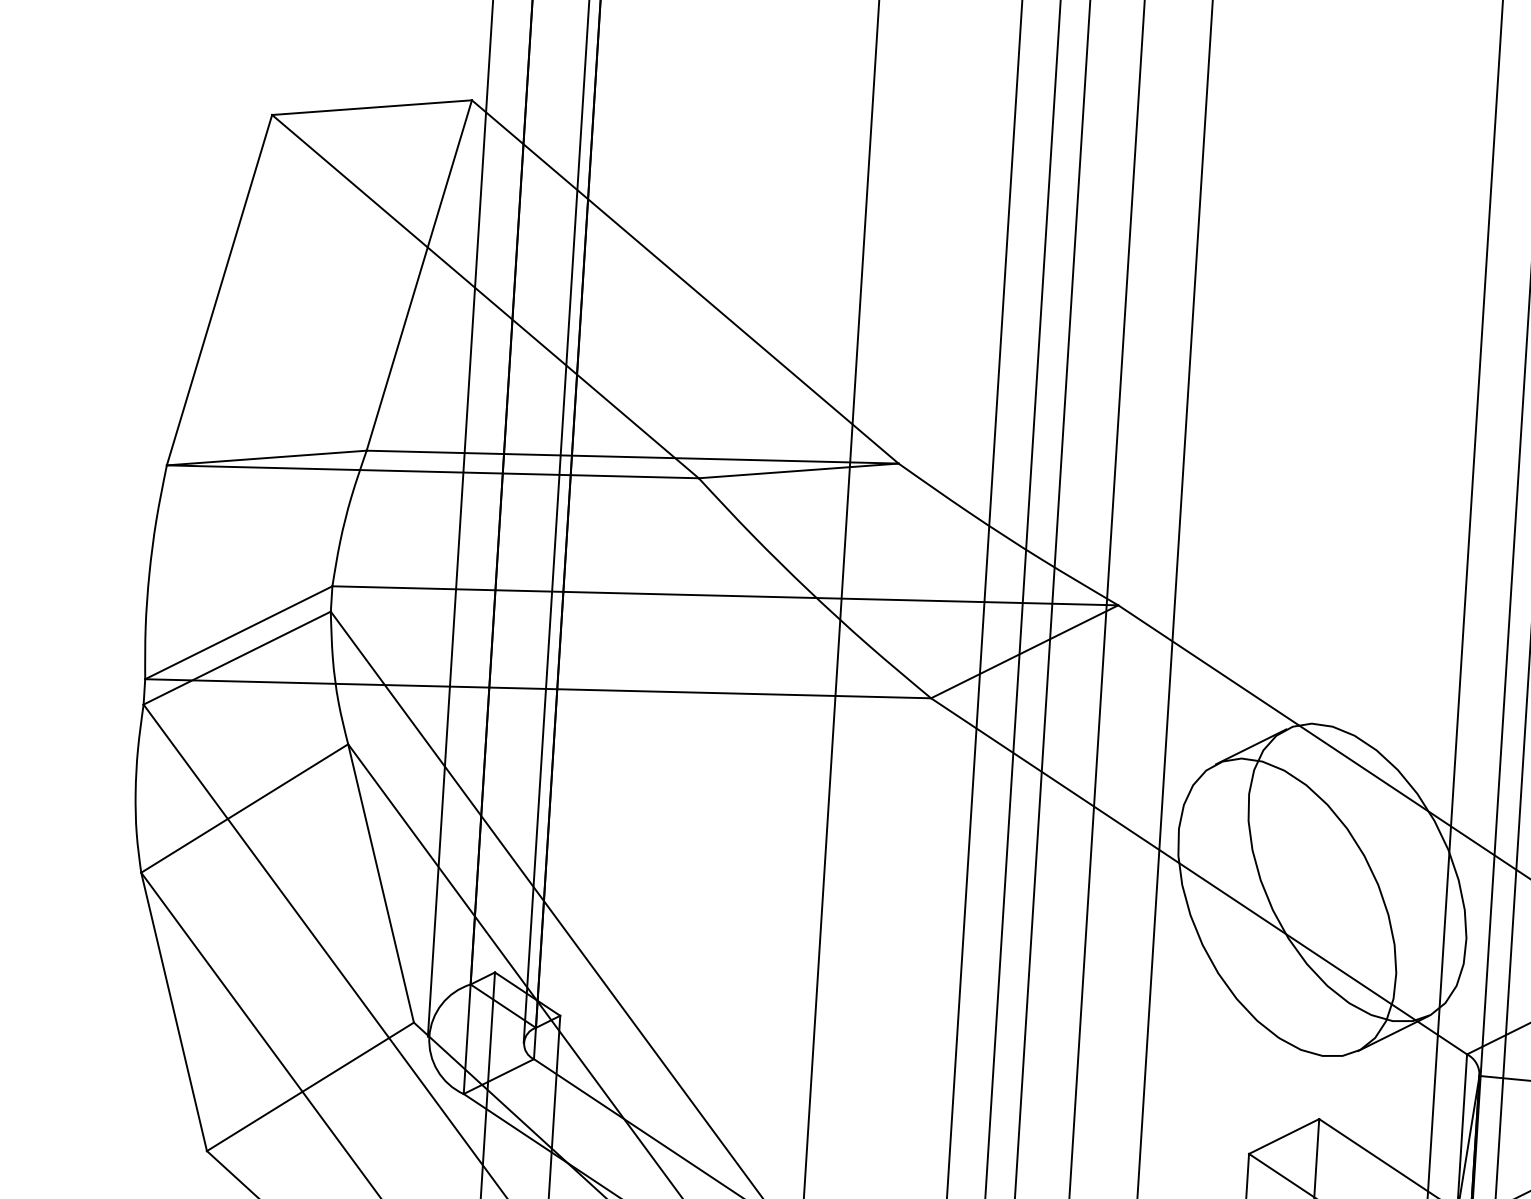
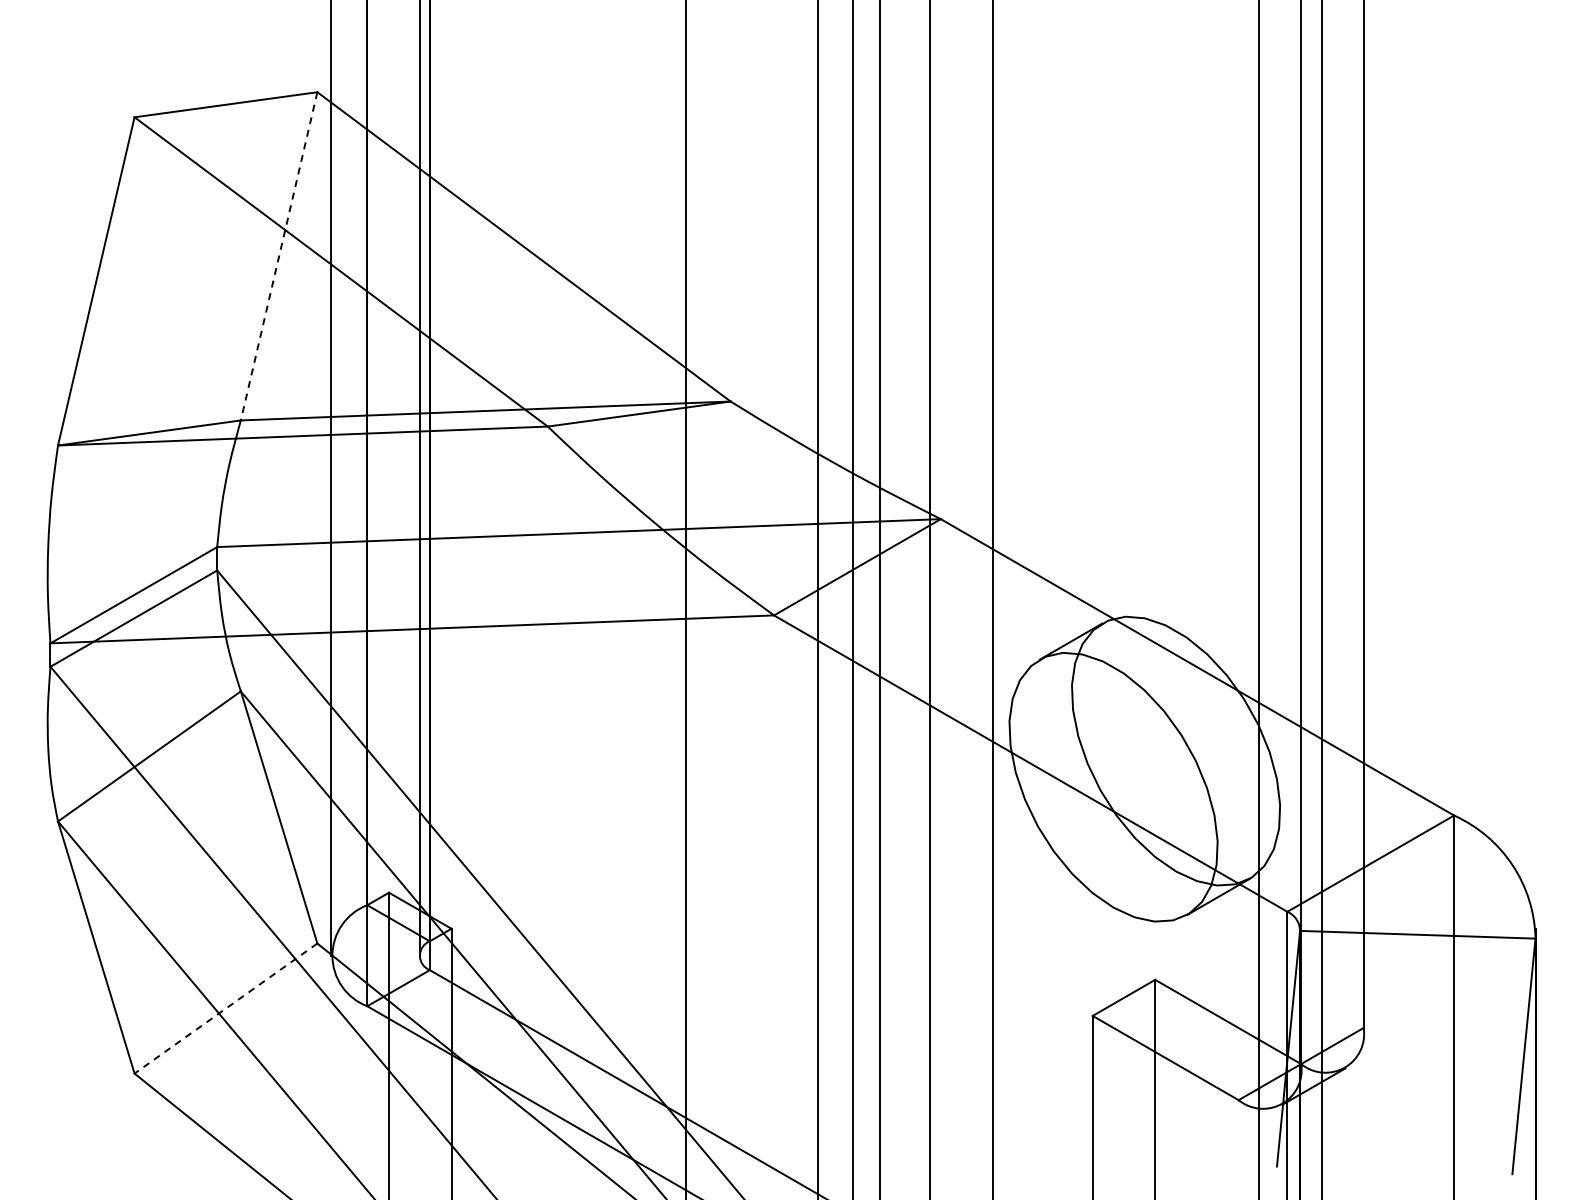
line: (419, 275) -> (279, 256), solid -> dashed
line: (309, 1086) -> (225, 1008), solid -> dashed

